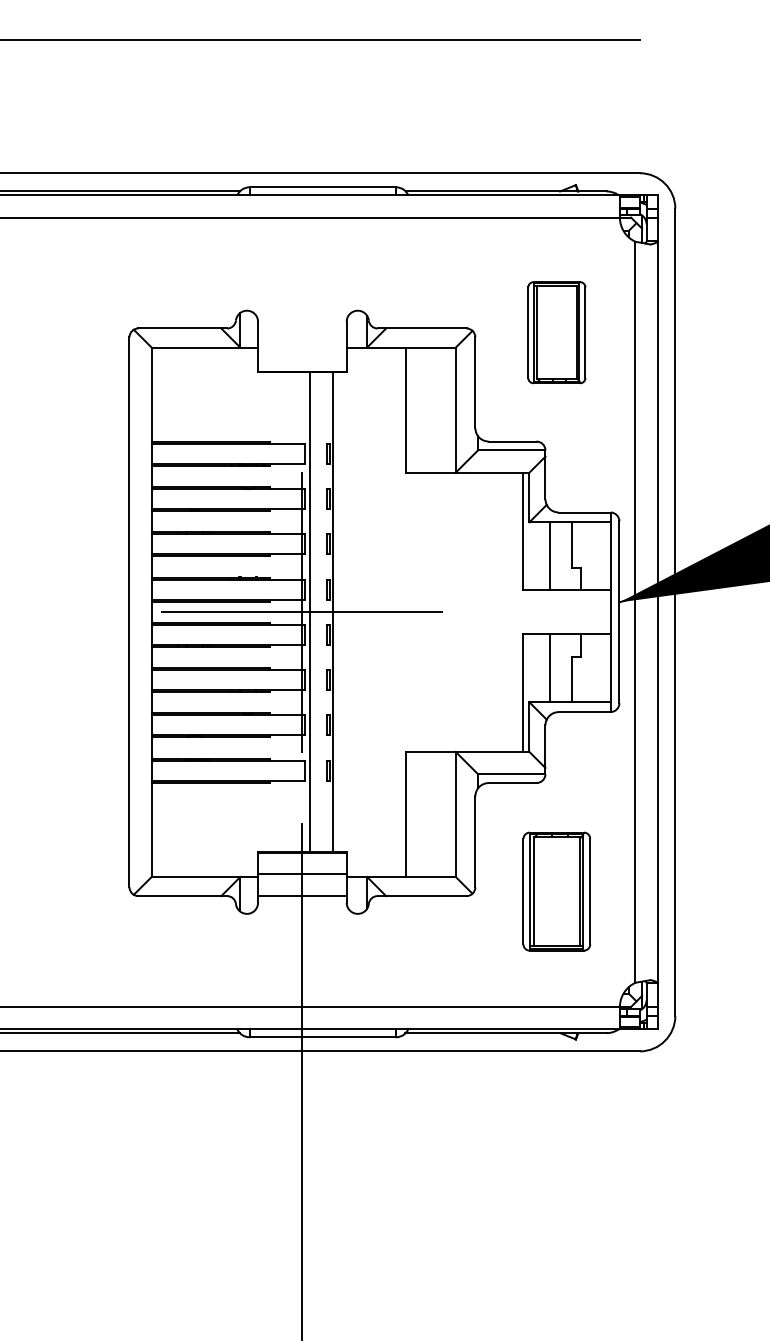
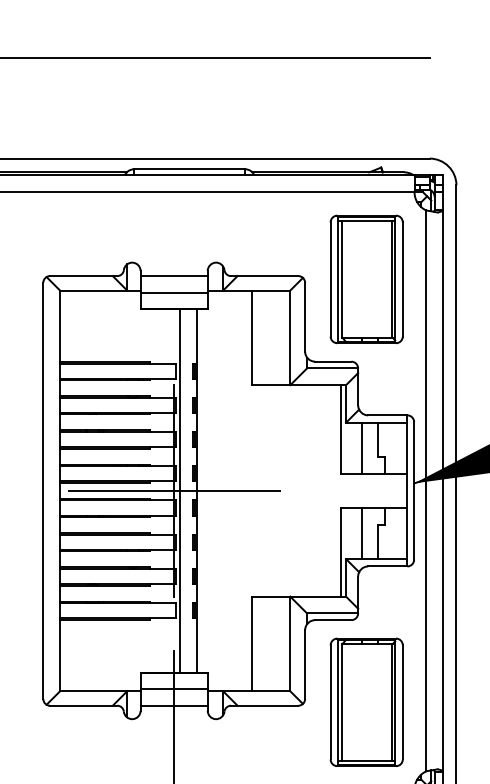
line: (302, 328) -> (174, 276), added
part: (556, 332) -> (366, 279), size x1.67
line: (302, 350) -> (174, 292), added
part: (556, 891) -> (366, 702), size x1.43

